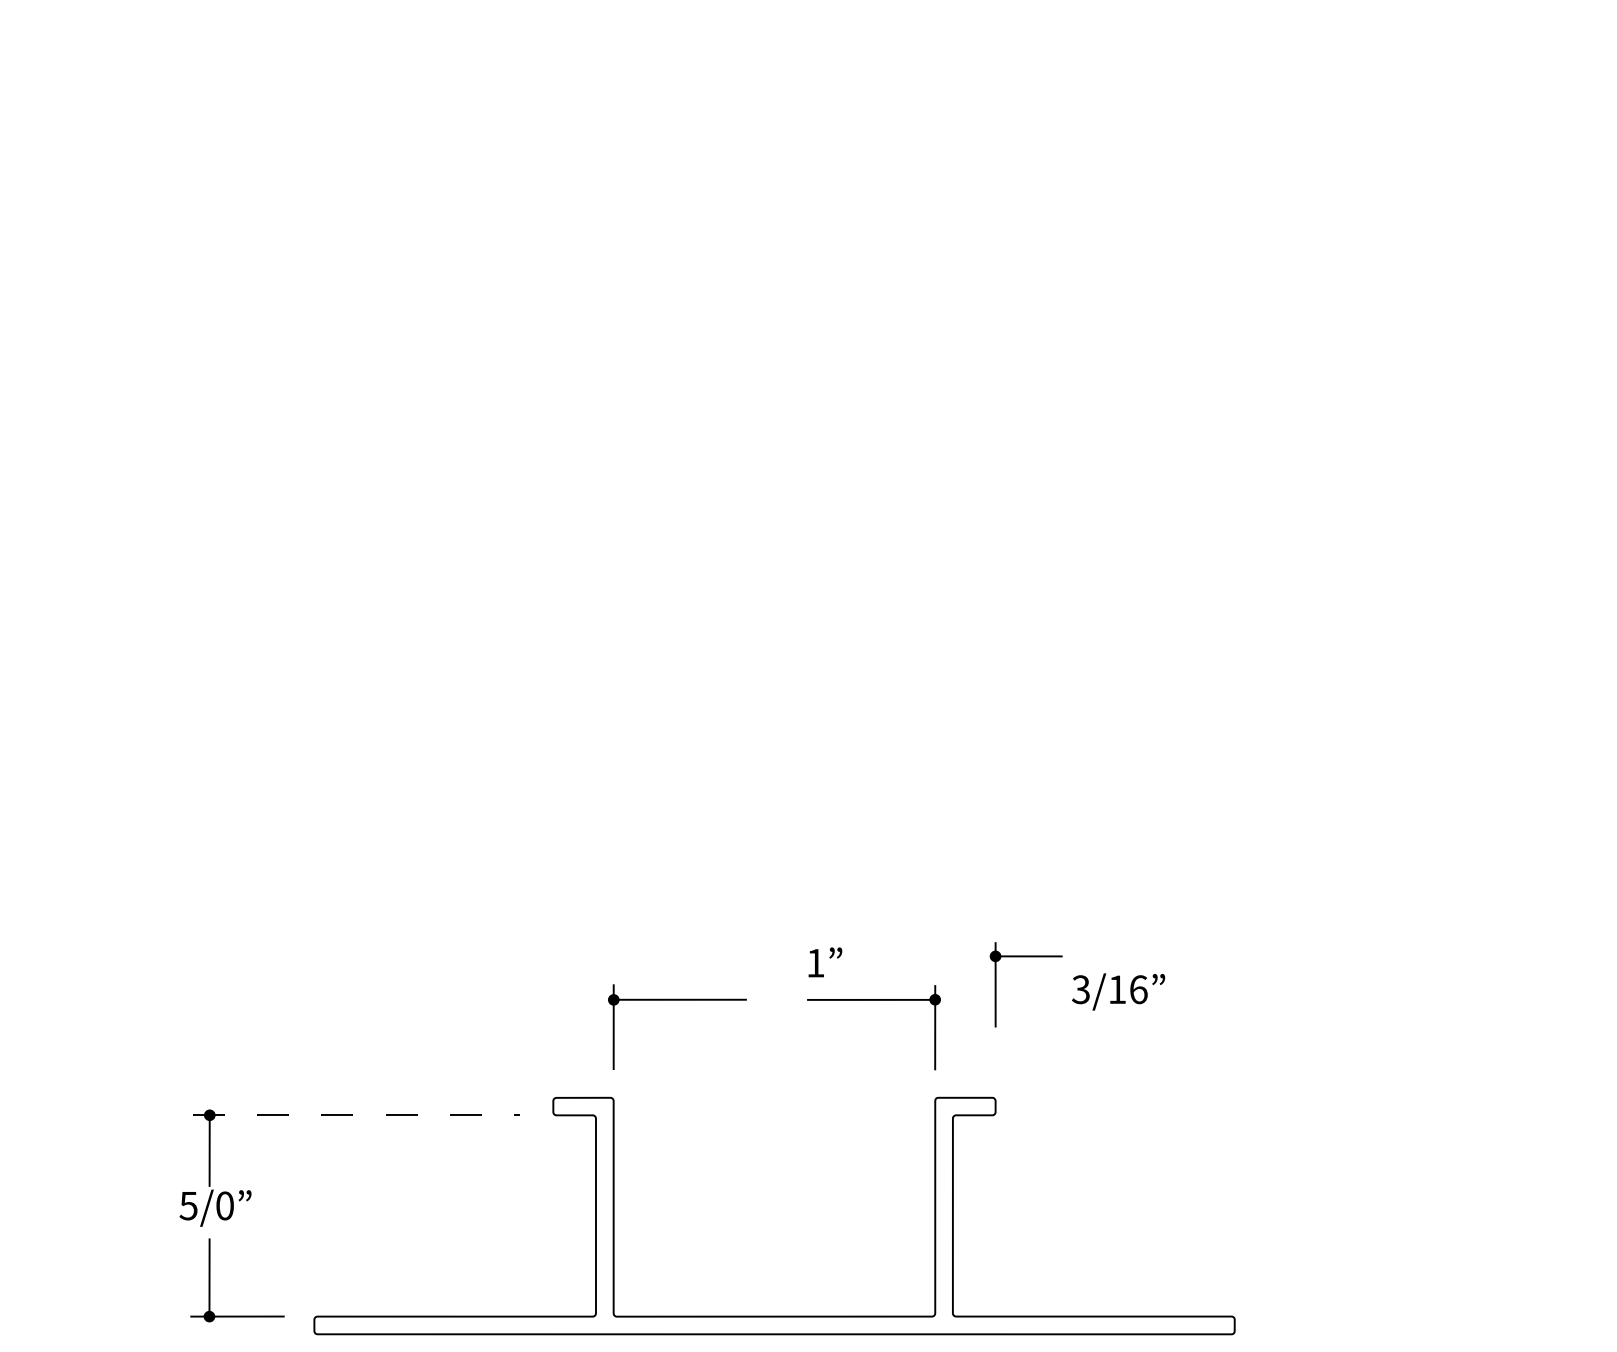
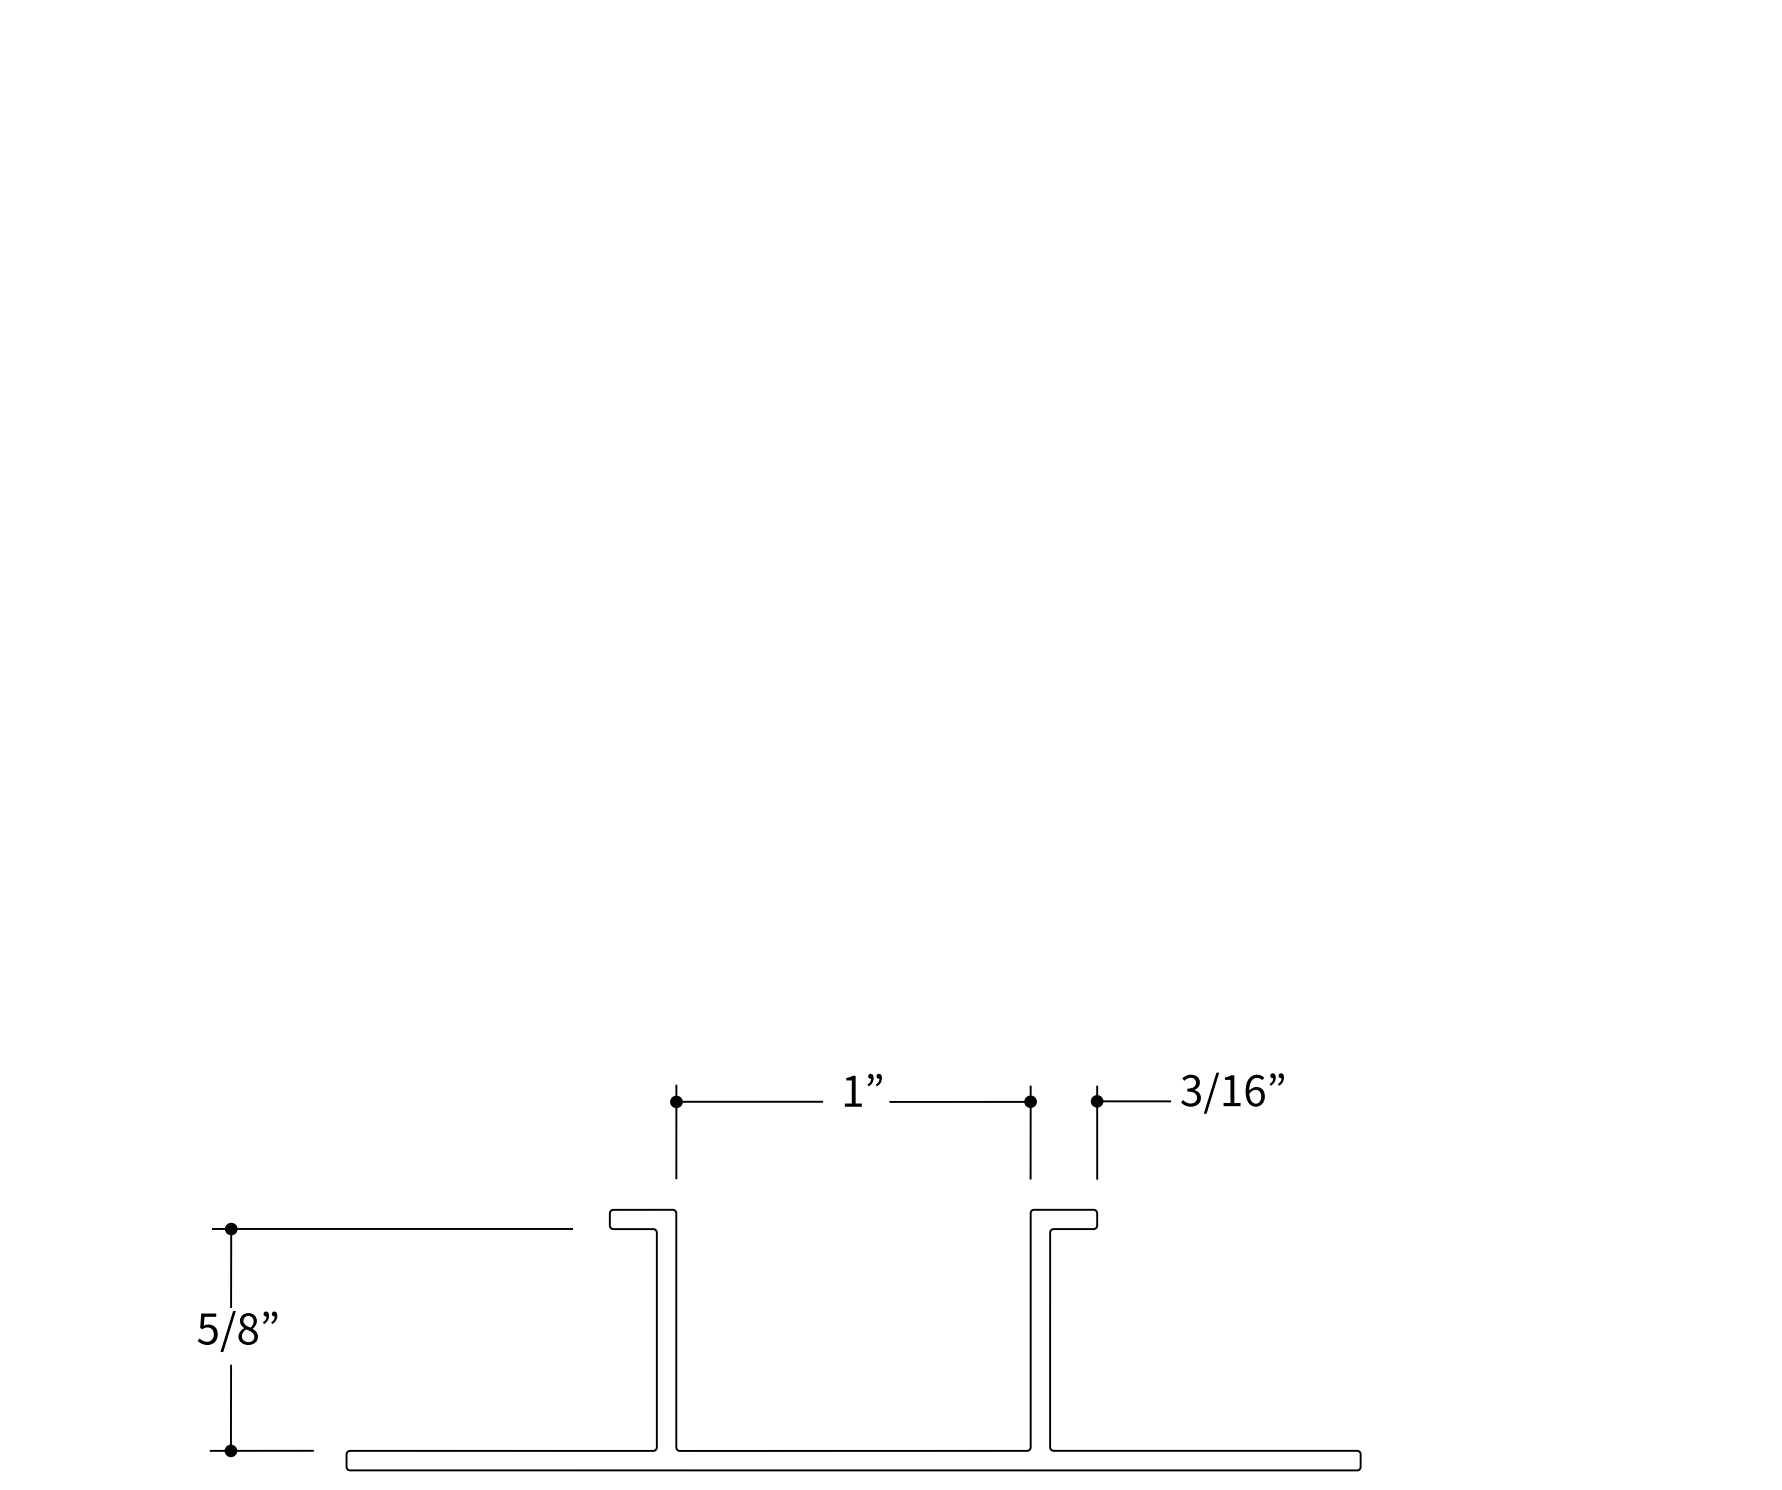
part: (1025, 957) -> (1130, 1102), moved
text: (825, 962) -> (863, 1090), moved
line: (356, 1115) -> (392, 1229), dashed -> solid
text: (224, 1206) -> (247, 1329), 5/0 -> 5/8

